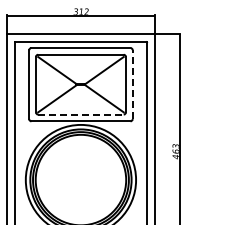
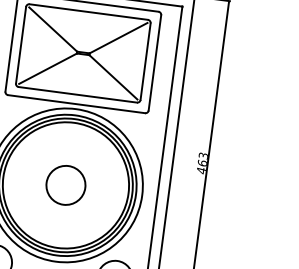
line: (132, 84) -> (154, 62), dashed -> solid
line: (80, 114) -> (77, 94), dashed -> solid
circle: (80, 179) -> (65, 184), added

